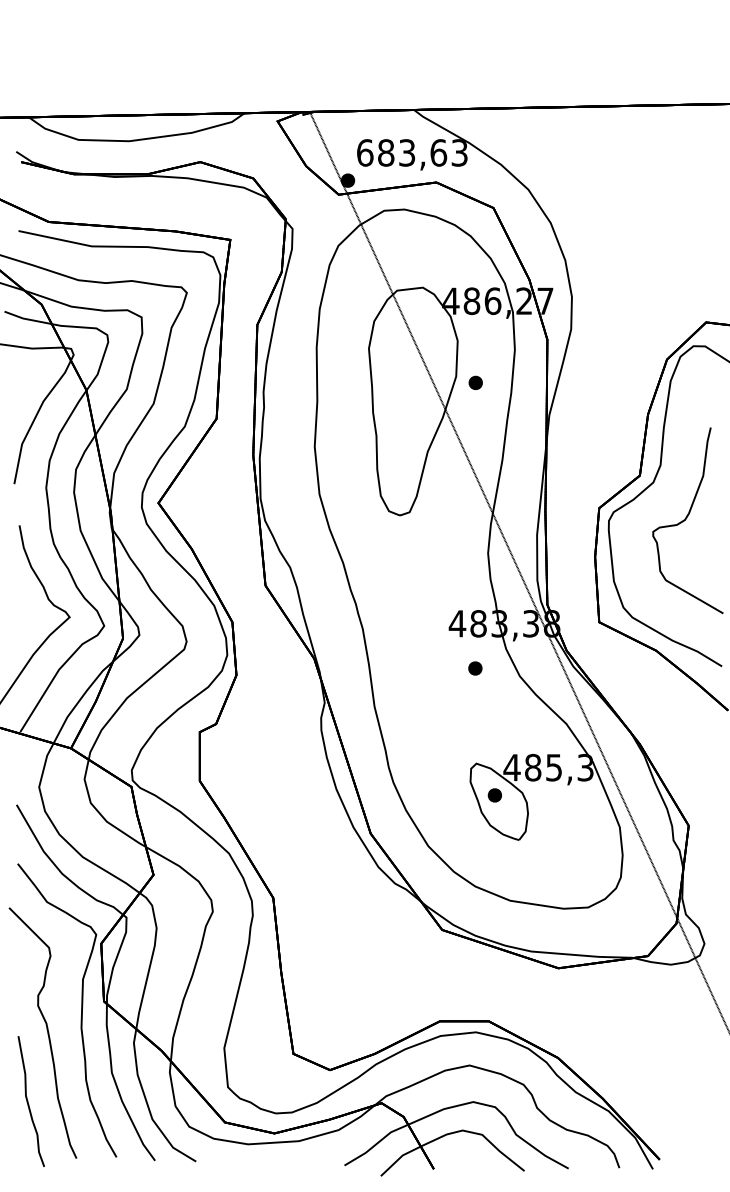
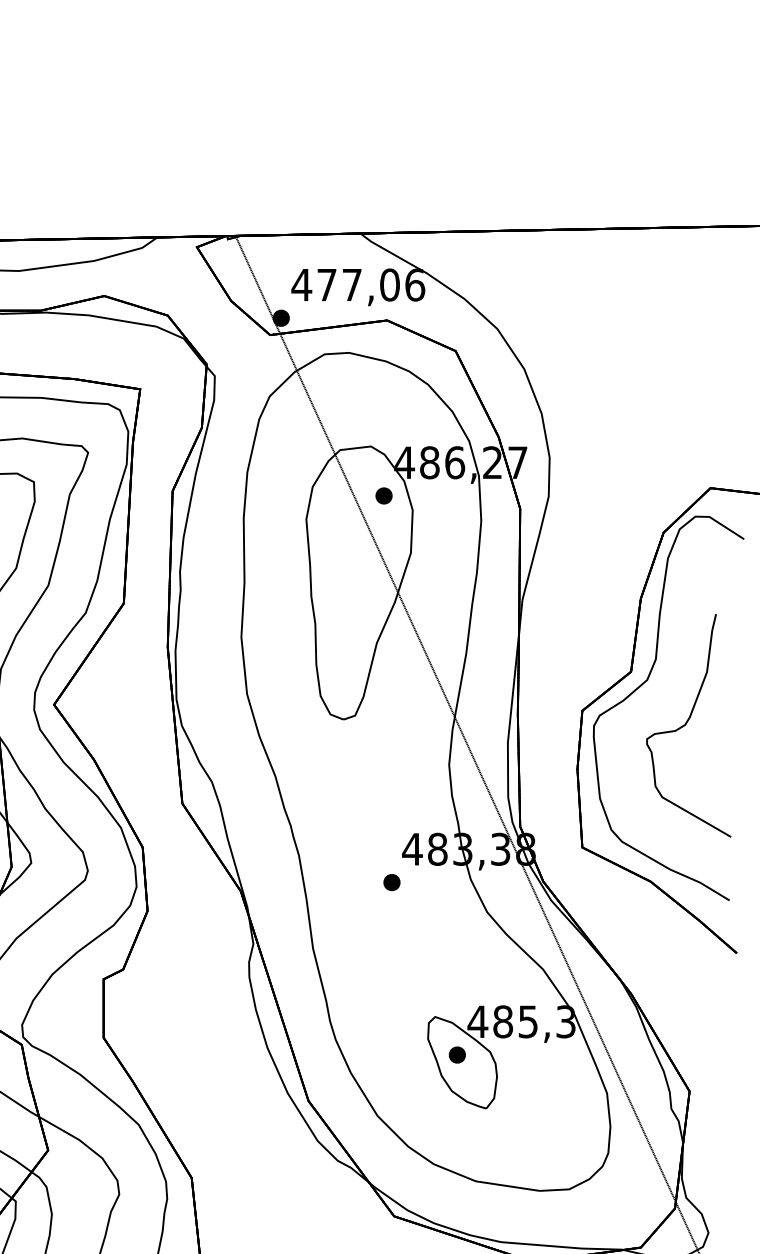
text: (412, 152) -> (358, 284), 683,63 -> 477,06
part: (475, 382) -> (383, 495), moved
part: (475, 668) -> (392, 882), moved

